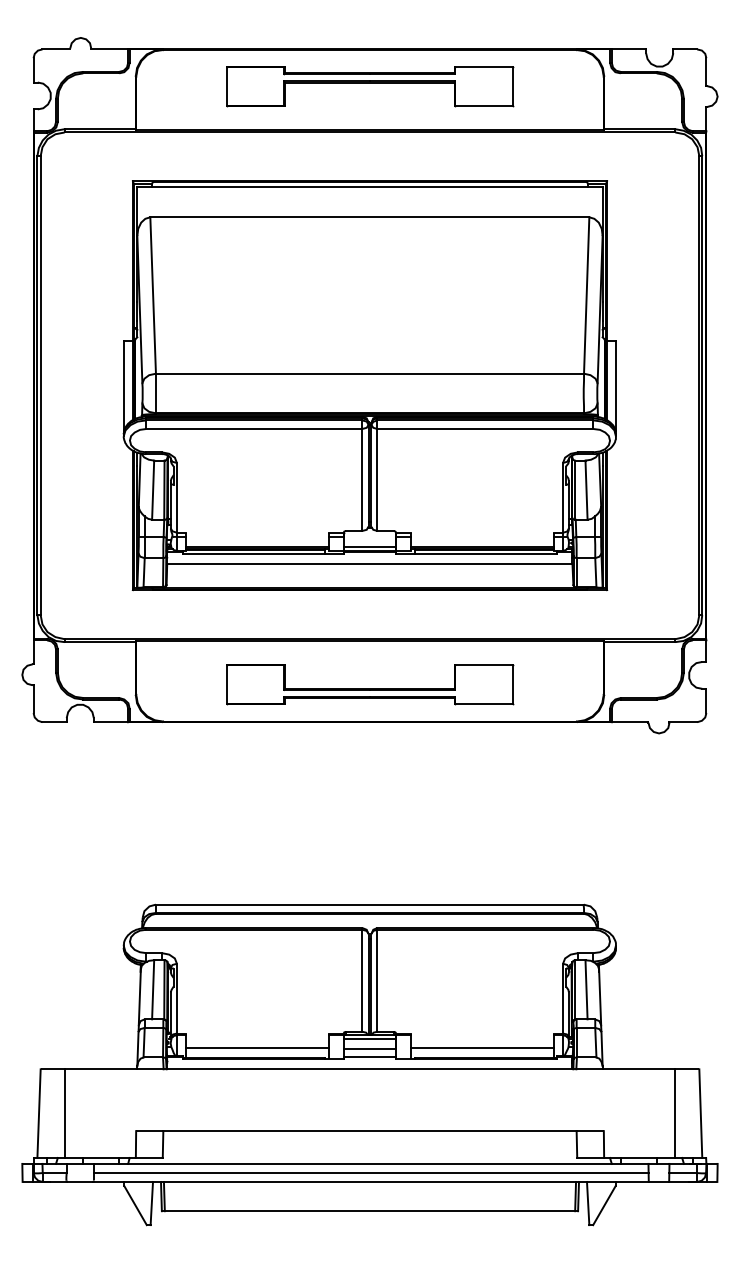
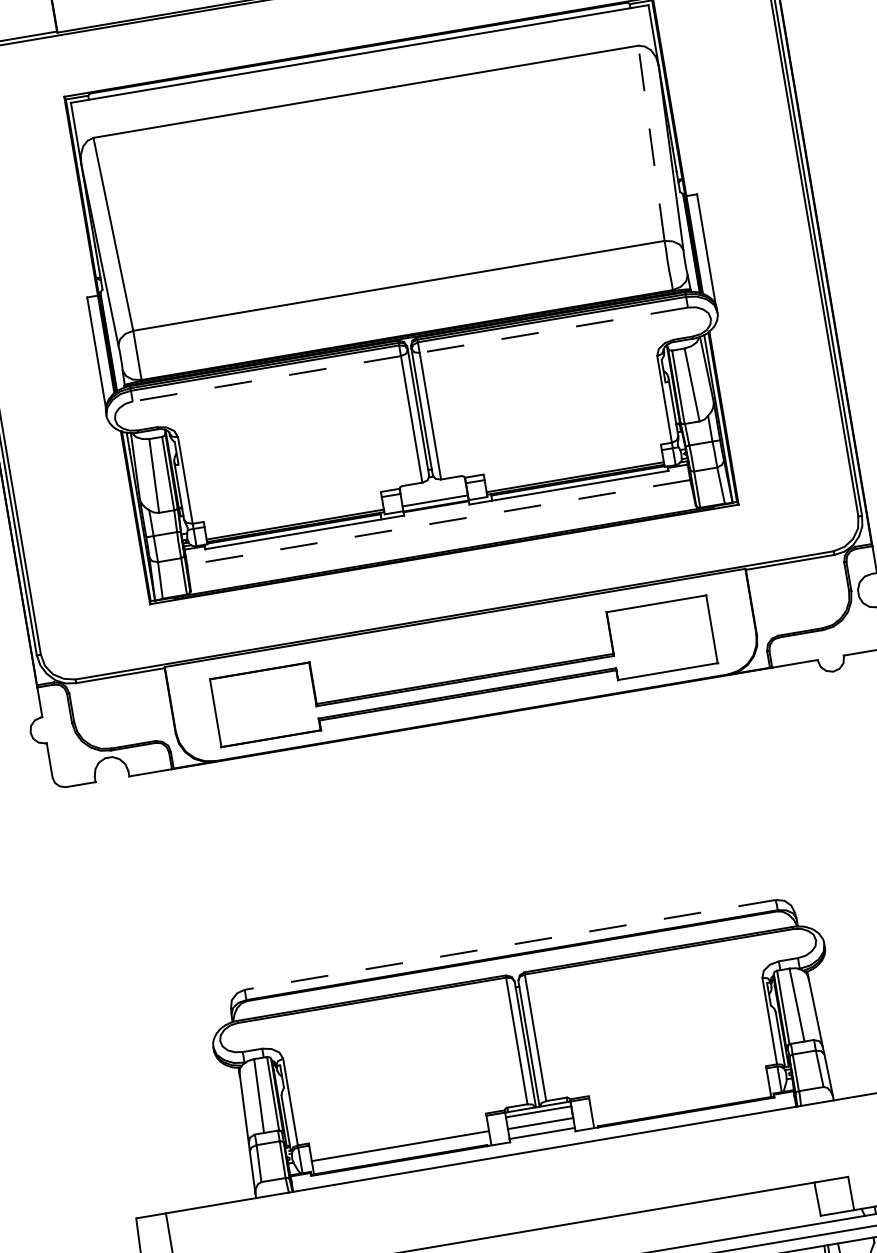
line: (586, 295) -> (651, 143), solid -> dashed
line: (253, 429) -> (266, 379), solid -> dashed
line: (484, 429) -> (552, 331), solid -> dashed
line: (369, 564) -> (438, 522), solid -> dashed
part: (370, 684) -> (464, 671), size x1.4
line: (369, 904) -> (509, 944), solid -> dashed
line: (482, 1047) -> (680, 1098), removed

